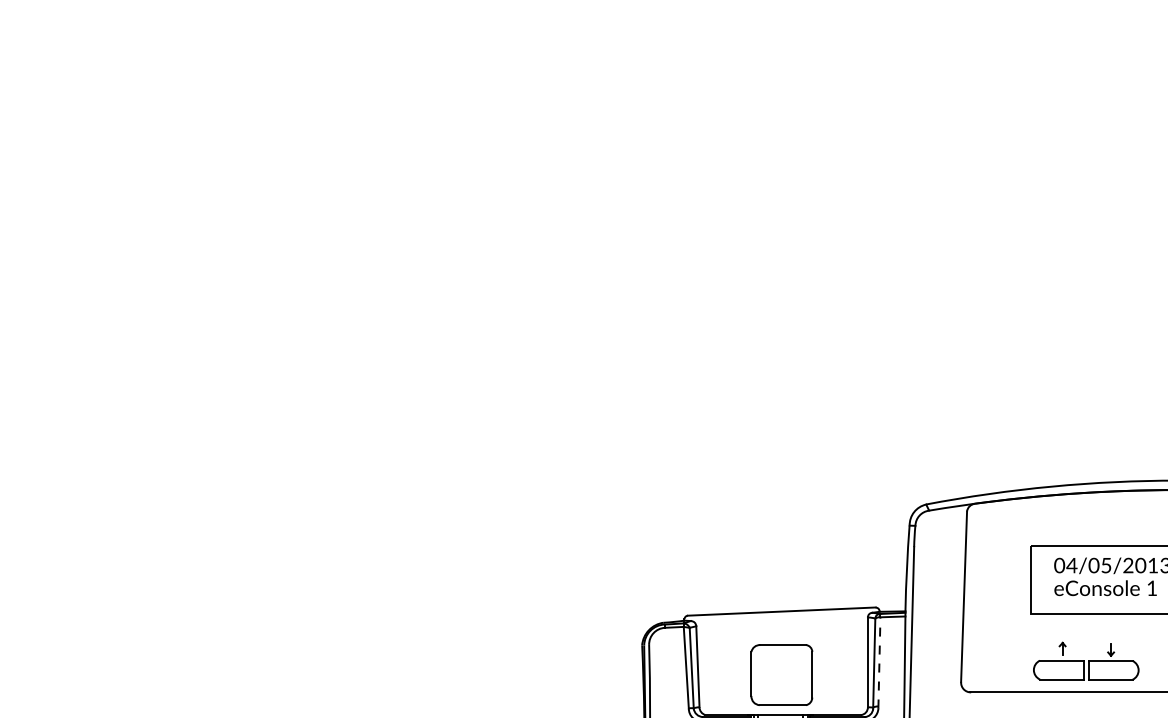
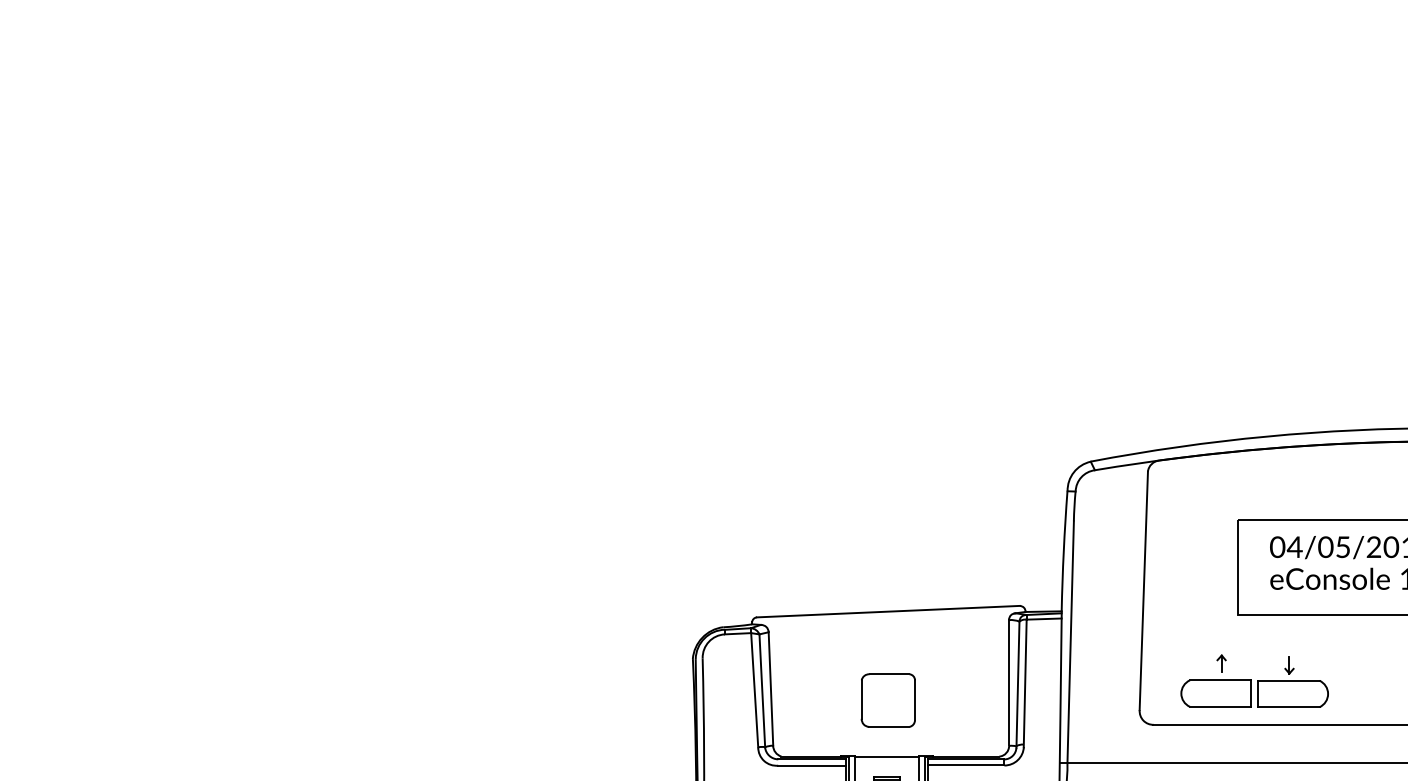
part: (1086, 660) -> (1255, 680), moved
line: (879, 662) -> (1025, 682), dashed -> solid
part: (781, 674) -> (888, 699), size x0.62

